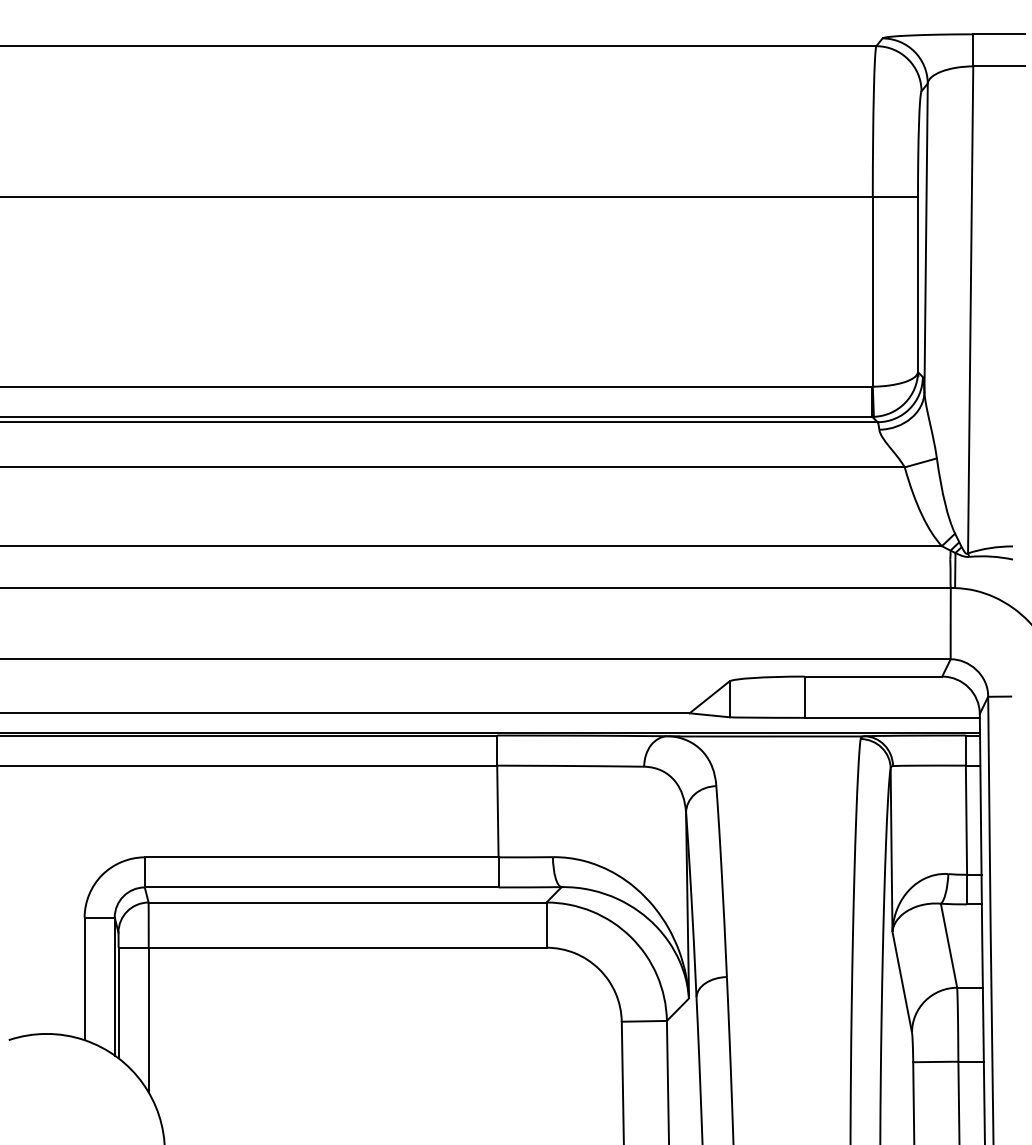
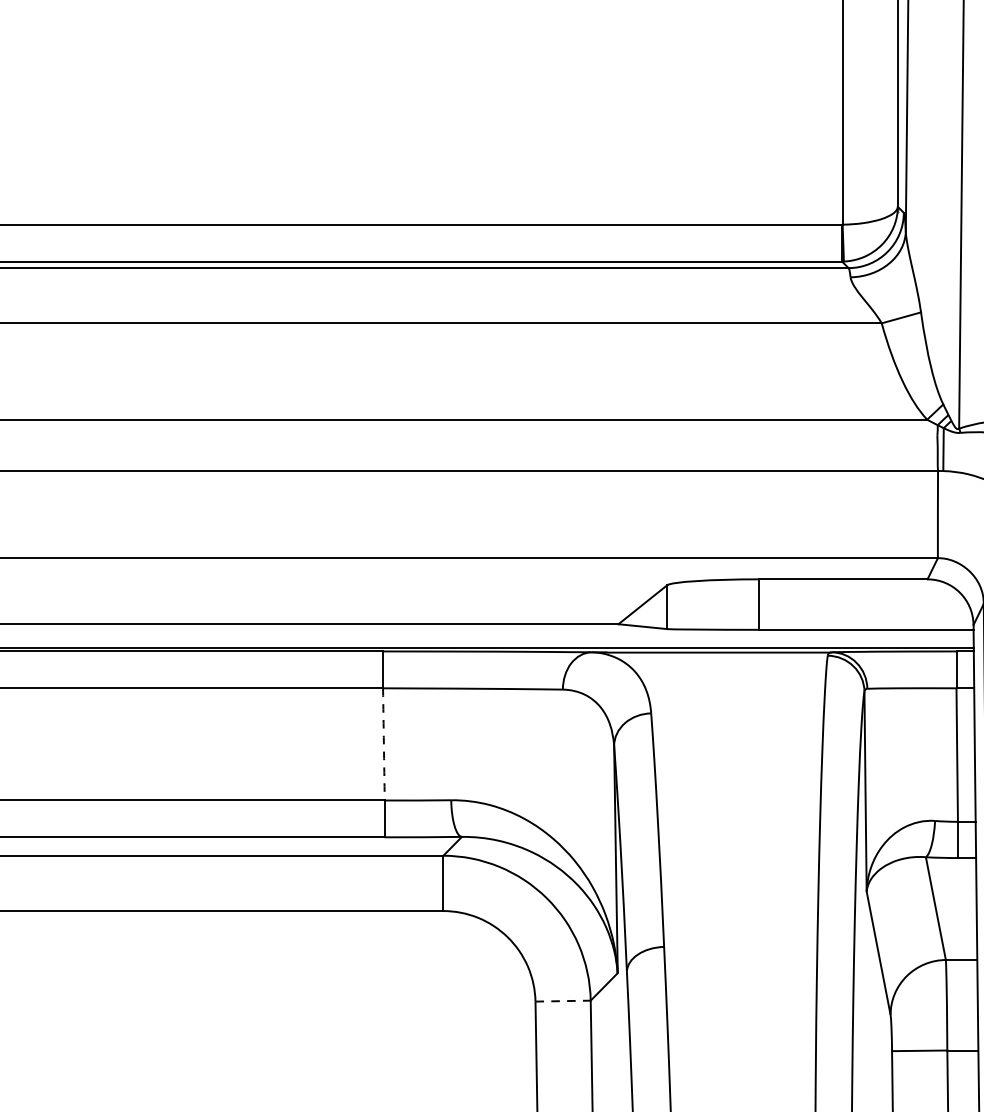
arc: (497, 811) -> (383, 744), solid -> dashed
line: (644, 1021) -> (563, 1001), solid -> dashed

